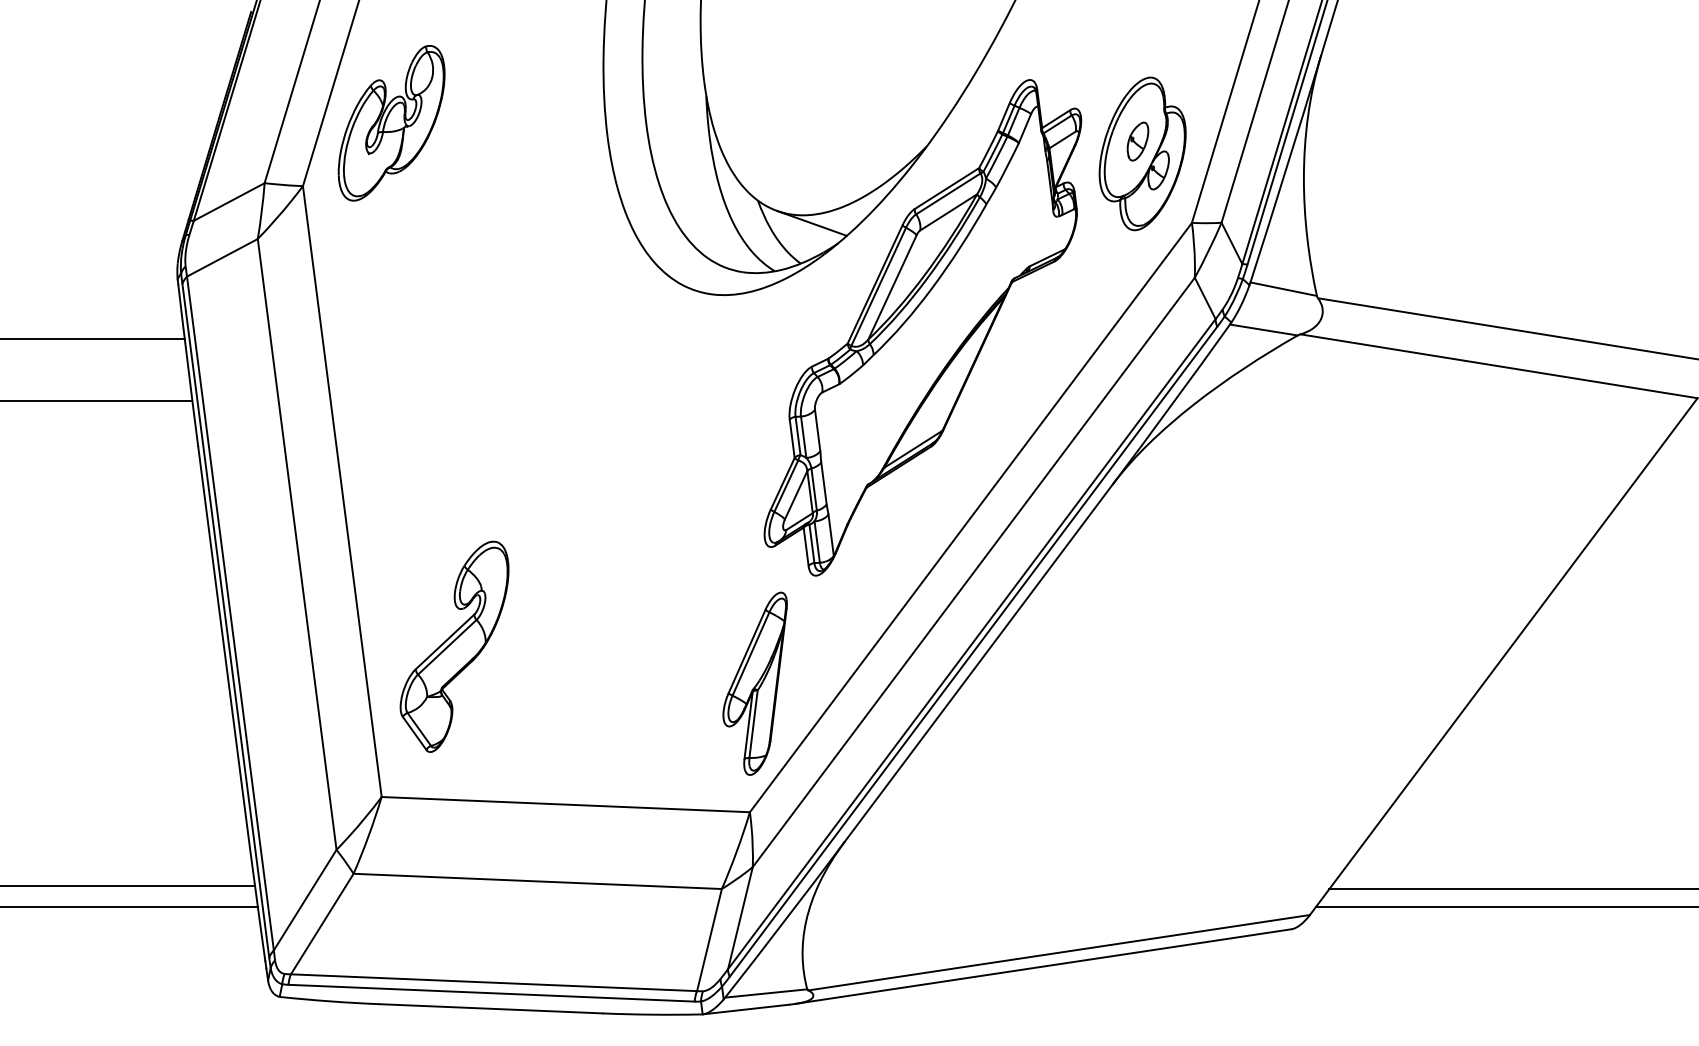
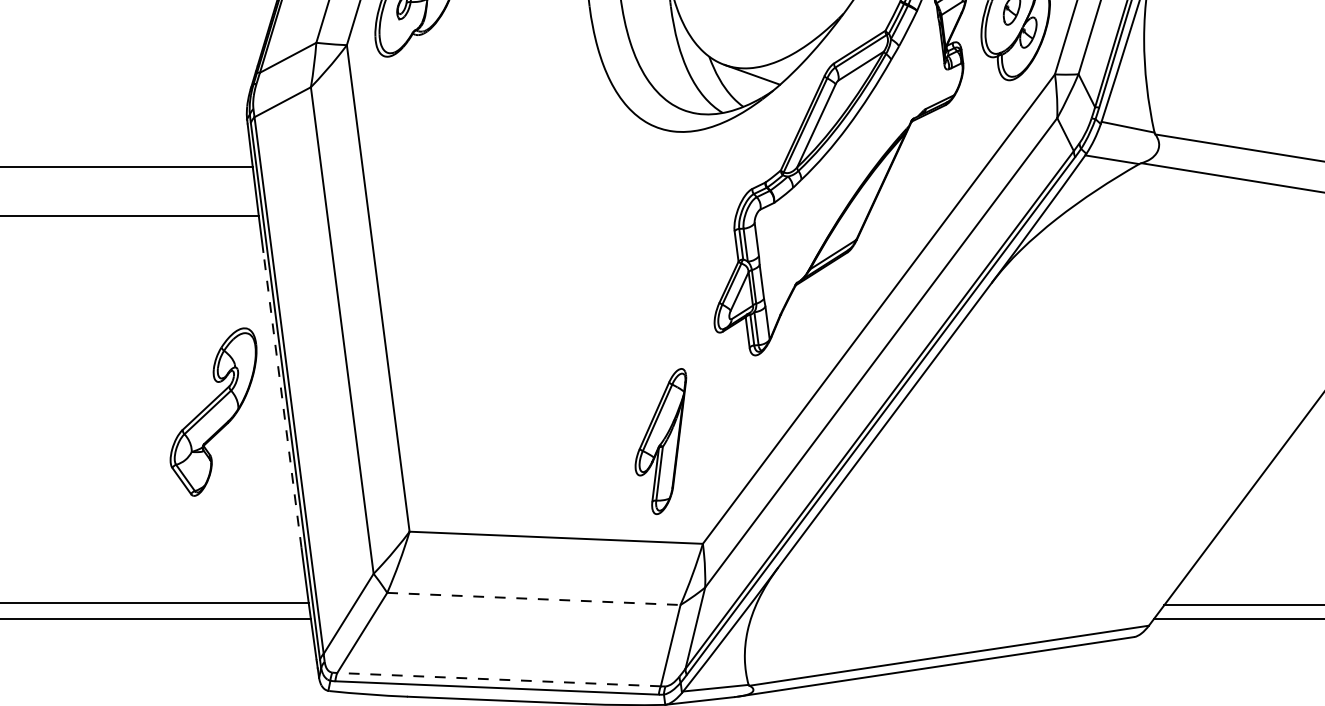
line: (222, 632) -> (282, 400), solid -> dashed
part: (454, 646) -> (213, 411), moved
part: (754, 683) -> (660, 441), moved
line: (538, 881) -> (534, 599), solid -> dashed
line: (493, 982) -> (498, 679), solid -> dashed

